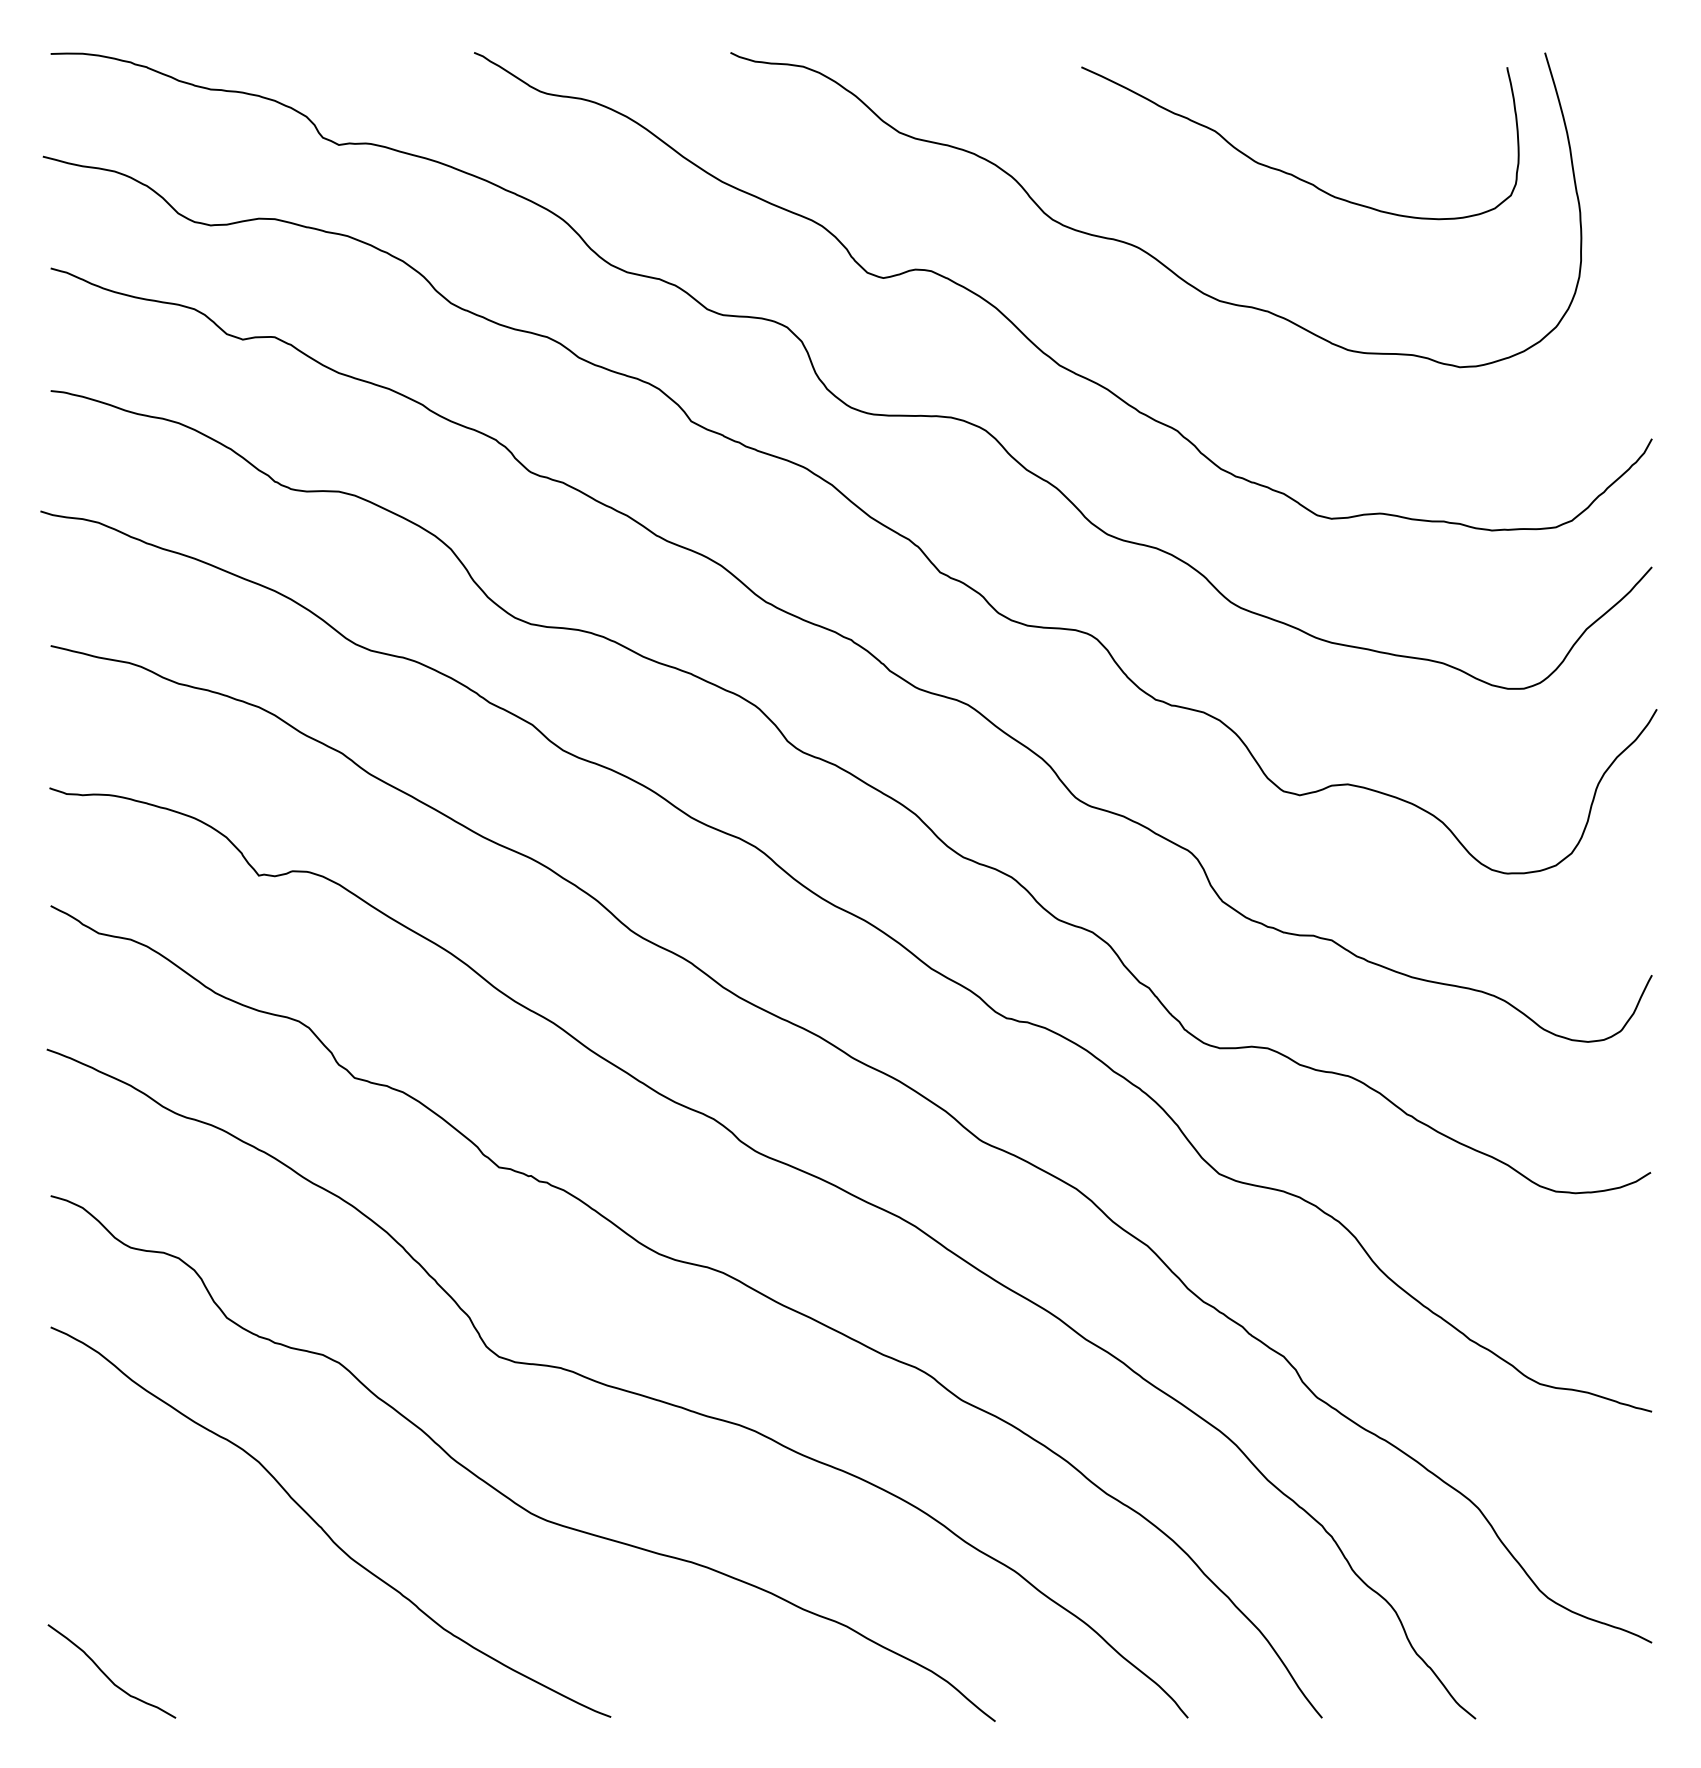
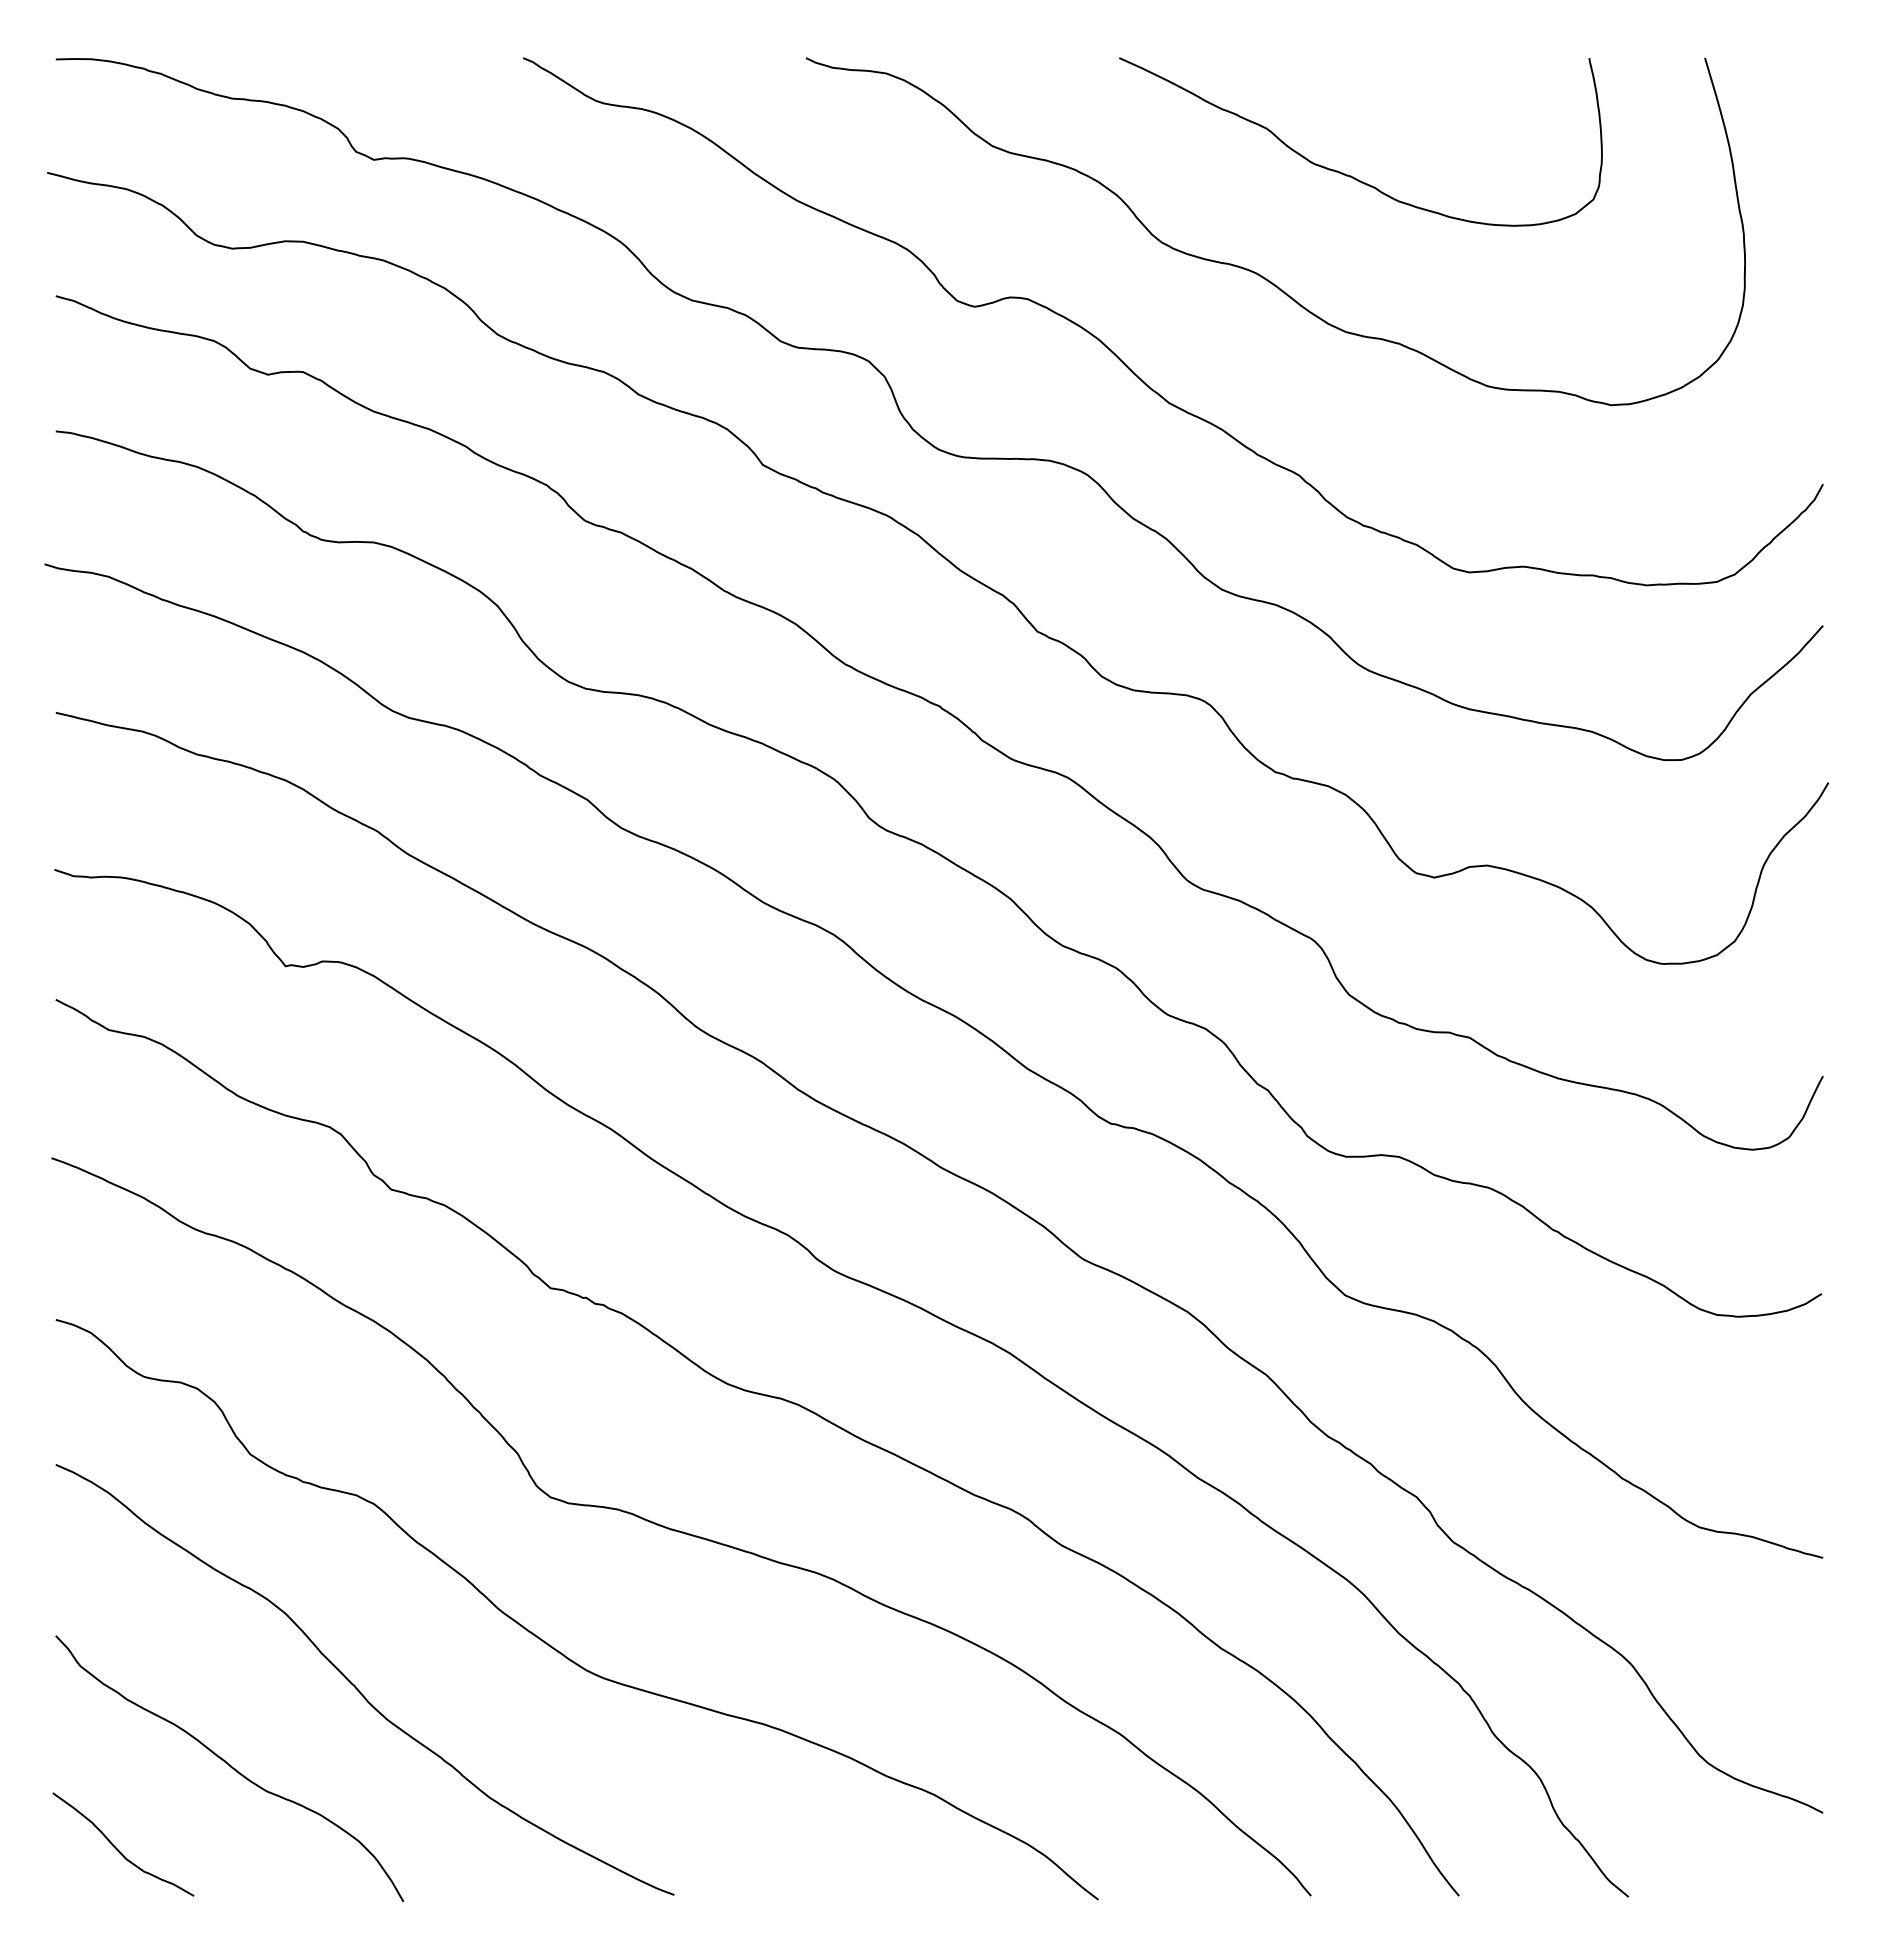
curve: (1289, 172) -> (1348, 174), moved
curve: (208, 1601) -> (230, 1767), added

